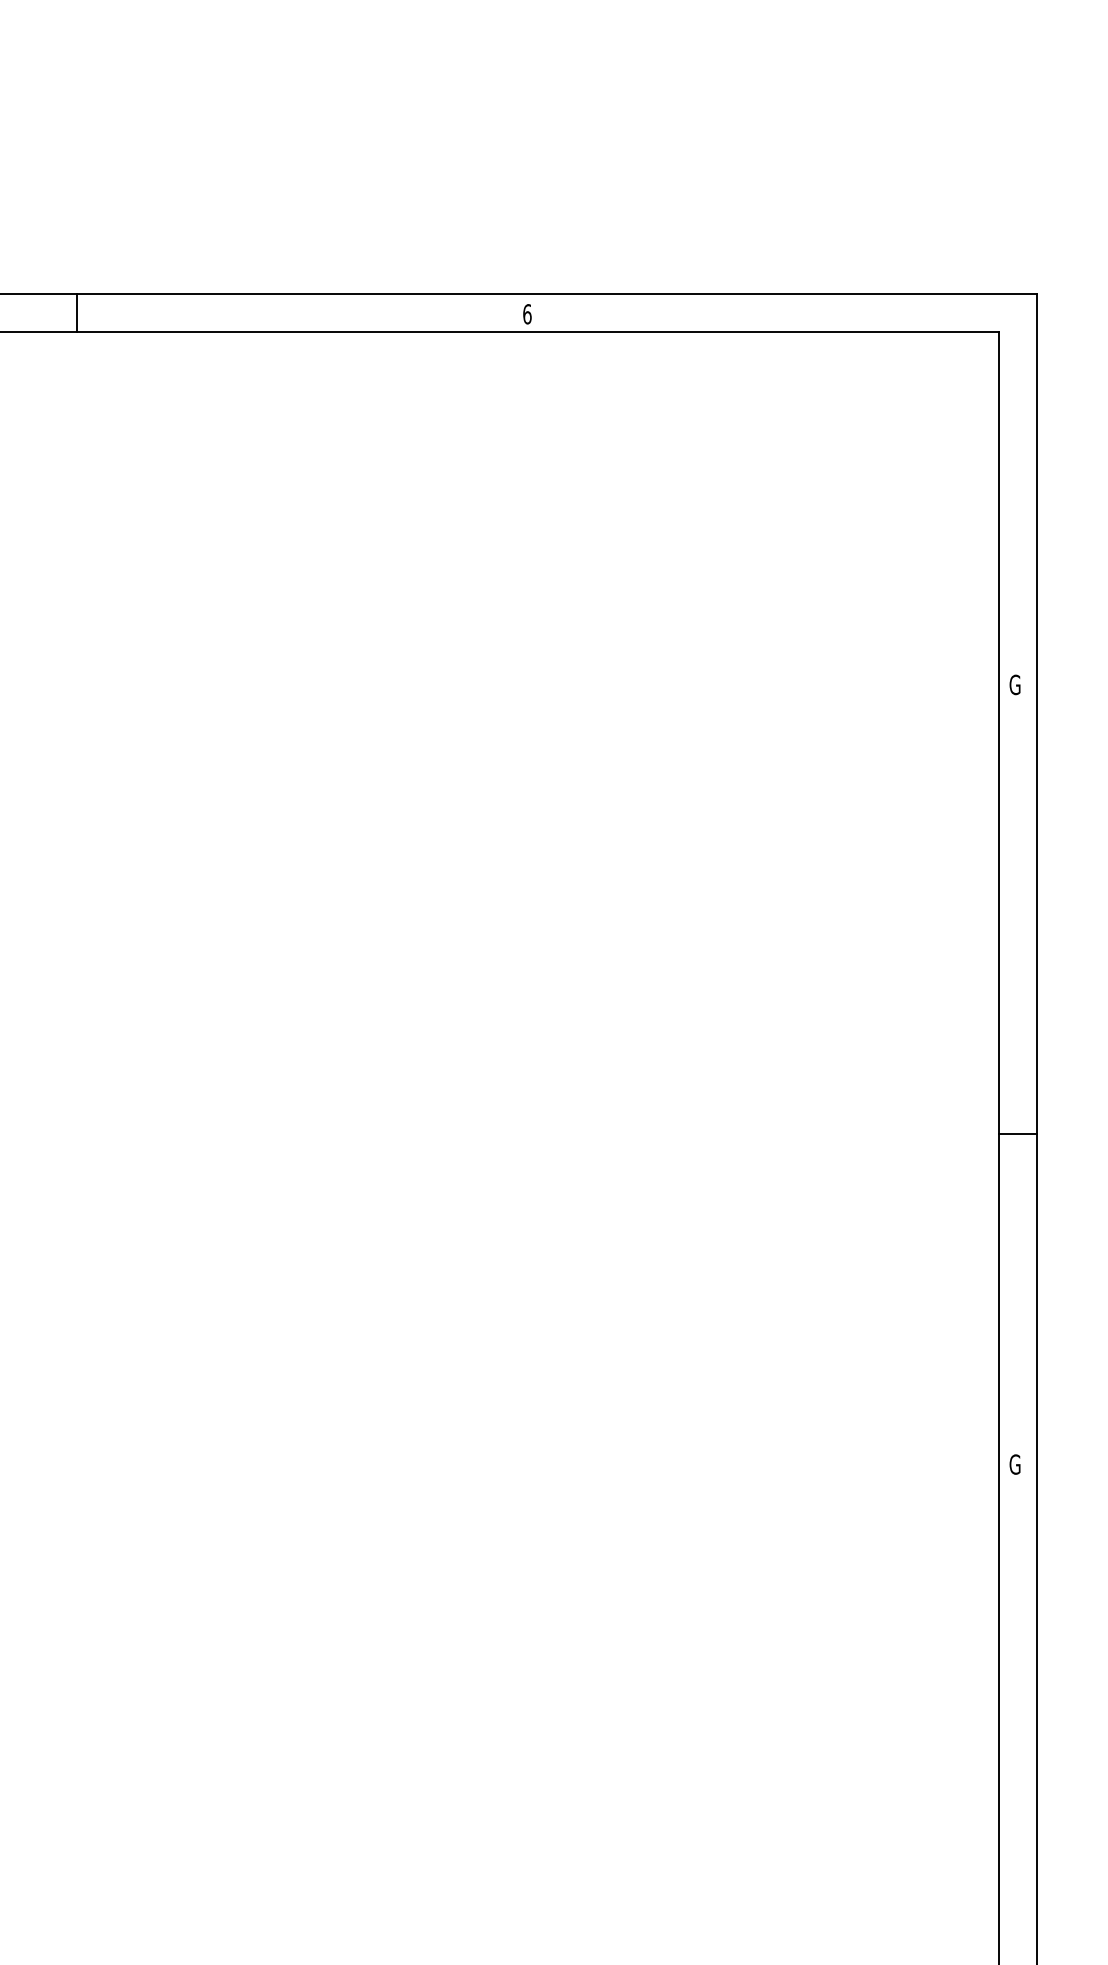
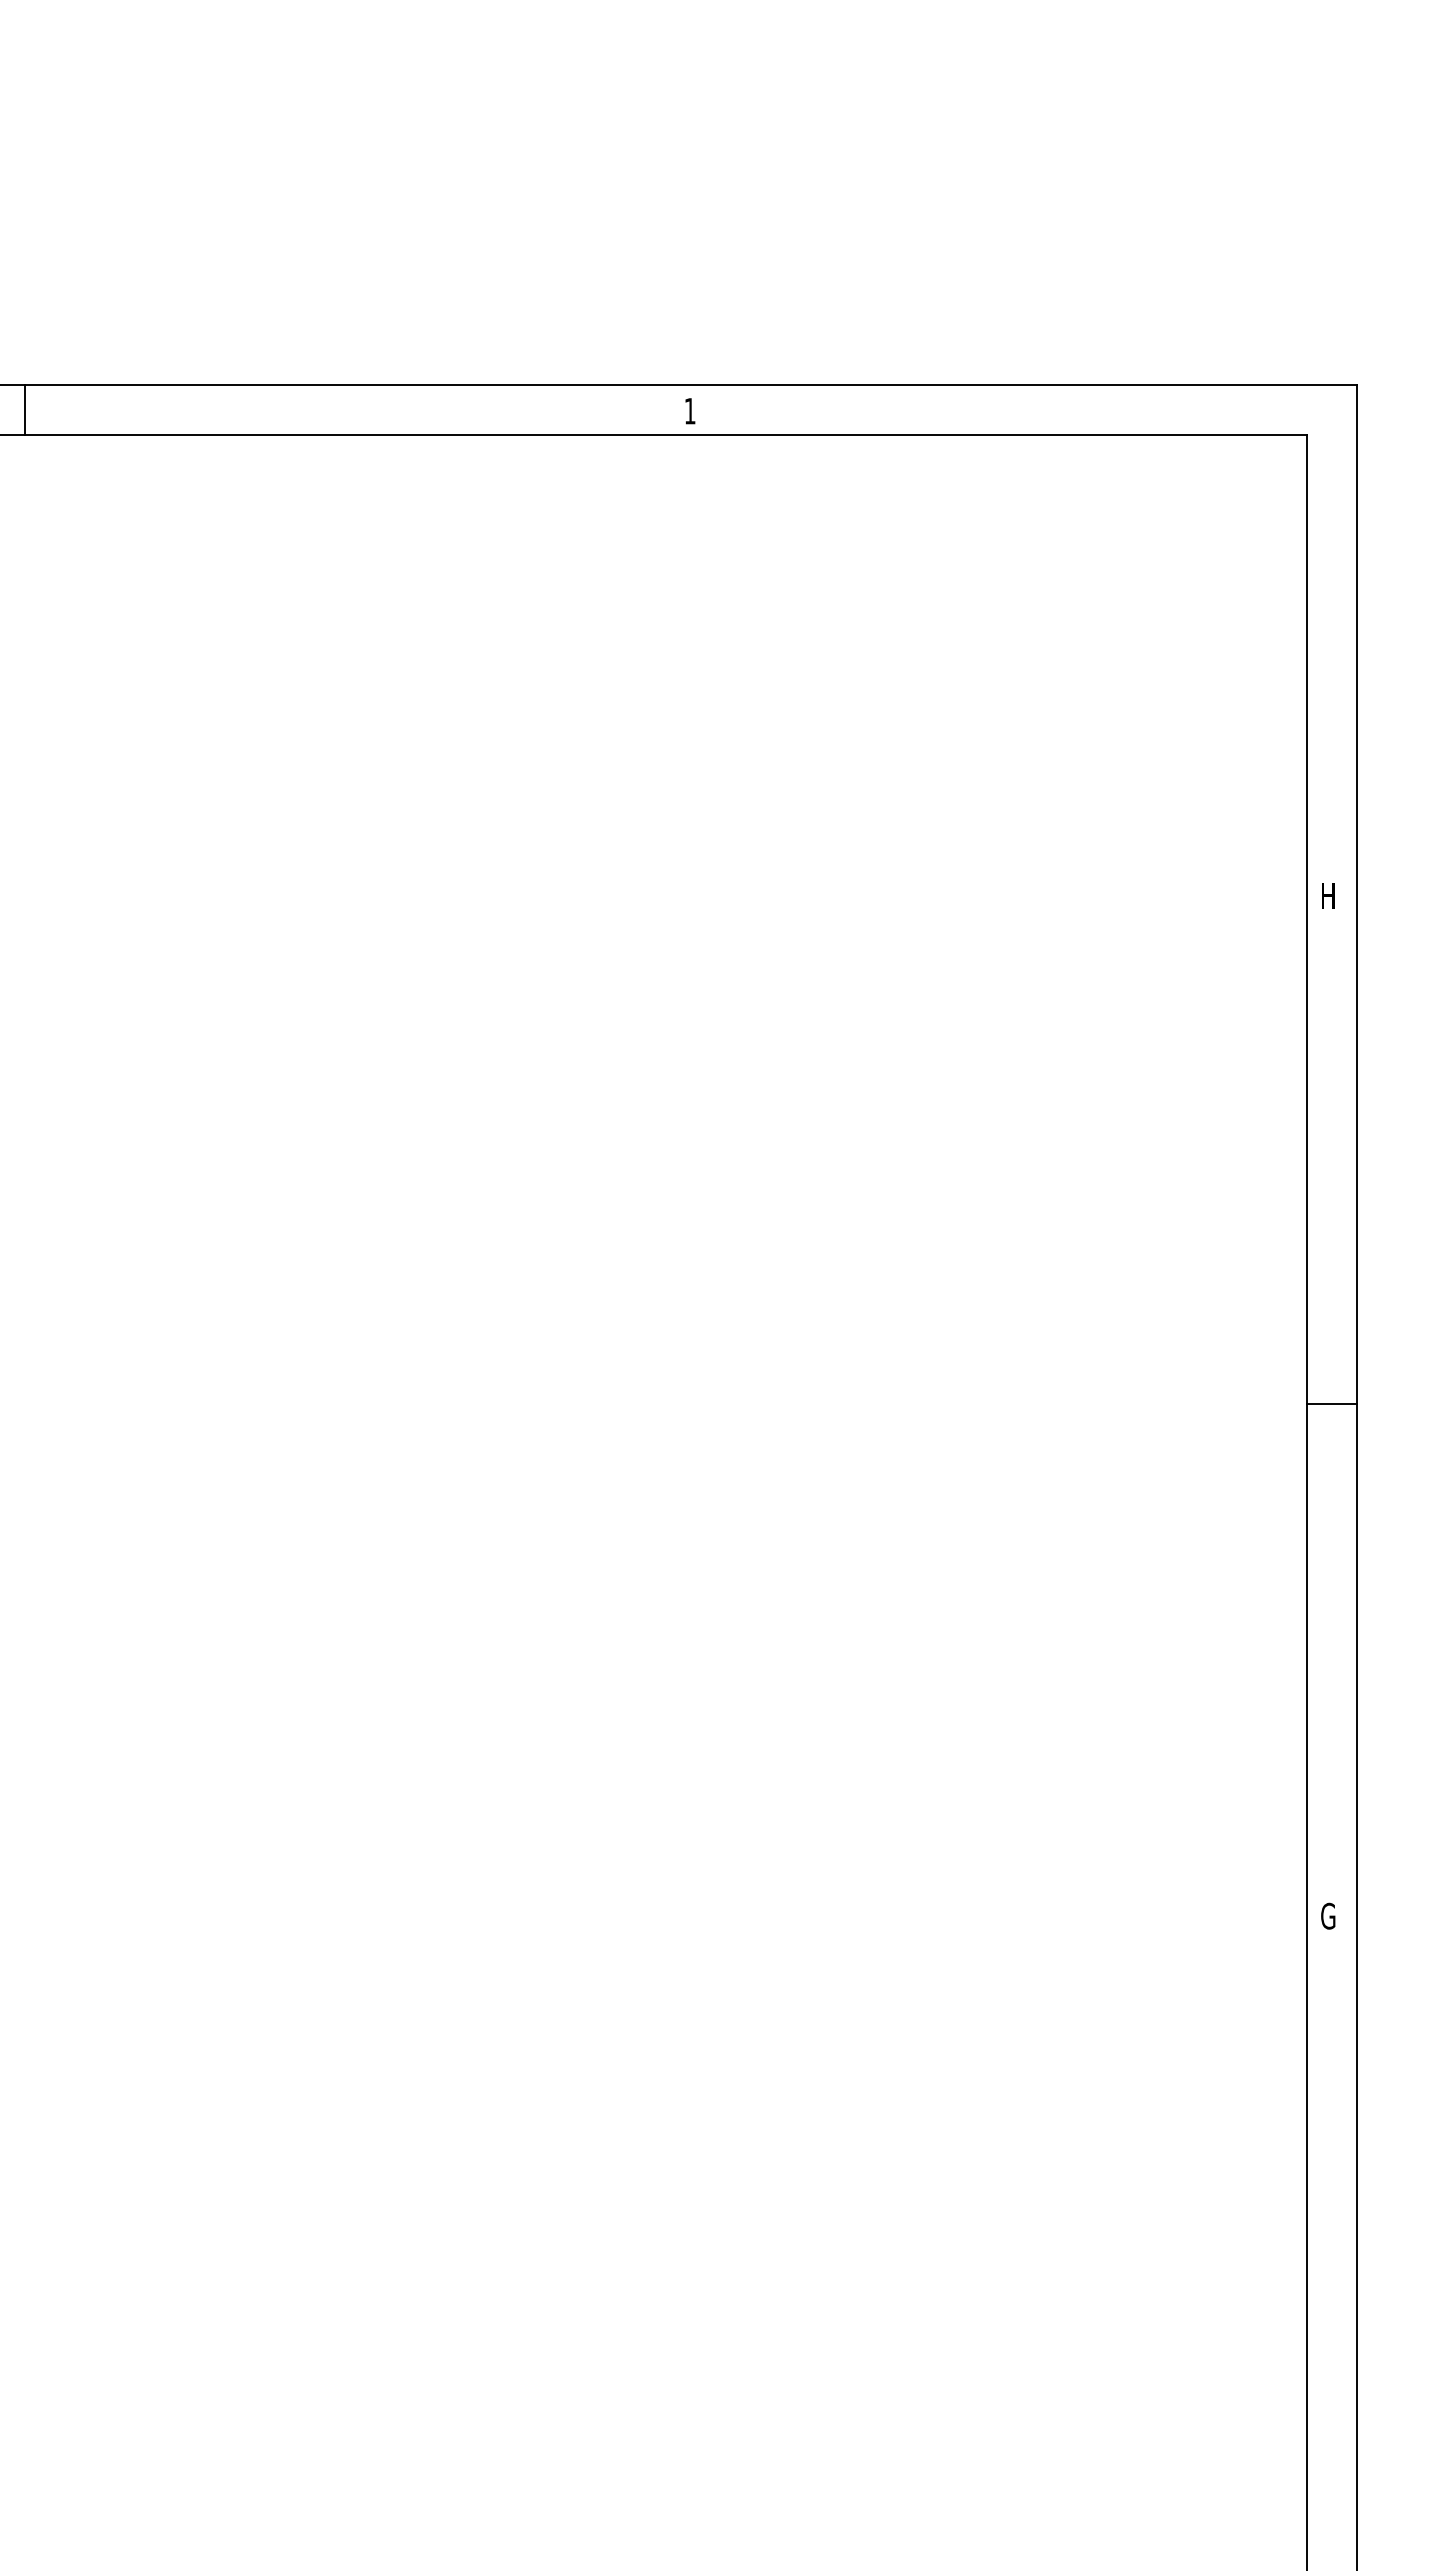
line: (77, 312) -> (25, 409), moved
text: (526, 313) -> (689, 410), 6 -> 1
text: (1015, 684) -> (1328, 895), G -> H
line: (1018, 1134) -> (1332, 1404), moved

